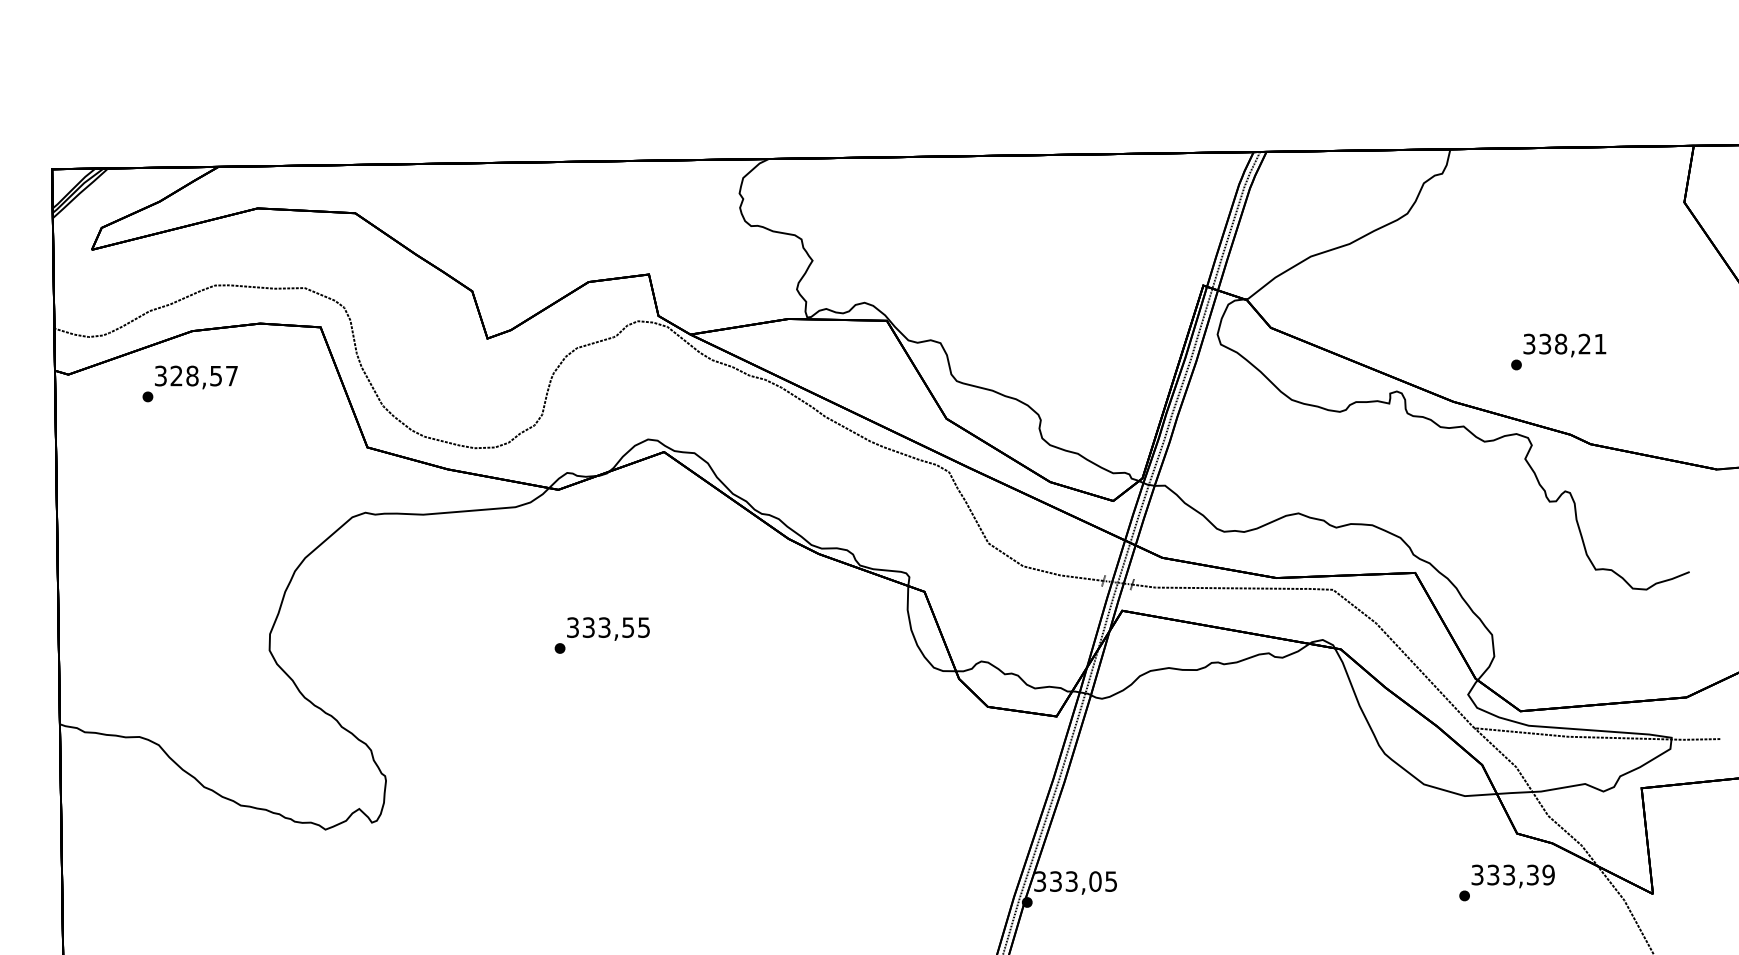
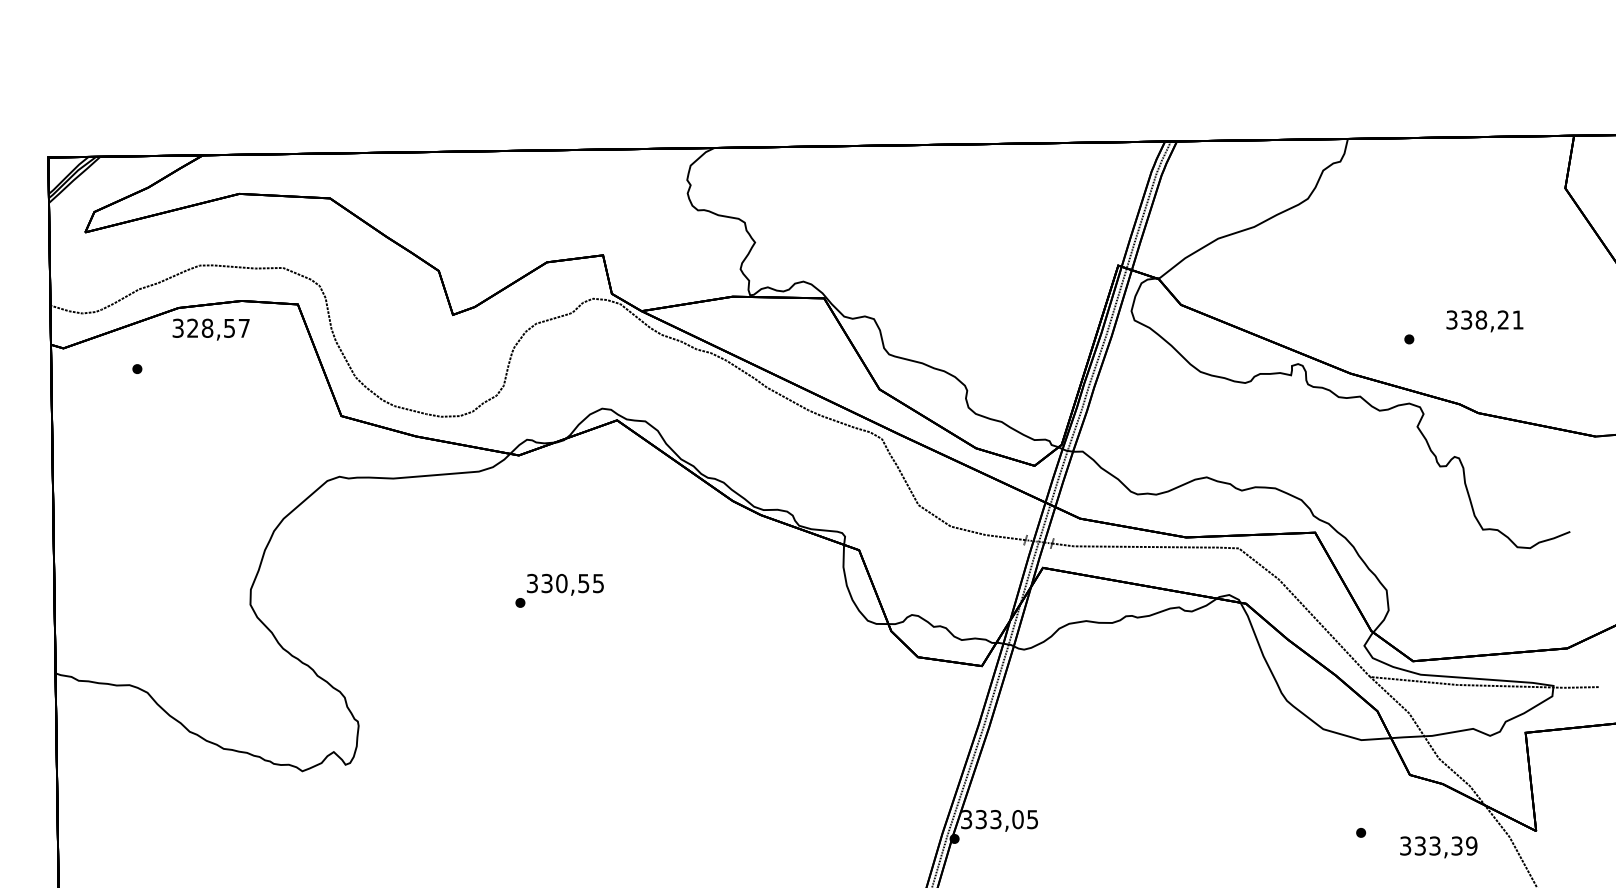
text: (1564, 345) -> (1484, 321), moved
text: (196, 377) -> (211, 329), moved
text: (604, 627) -> (561, 583), 333,55 -> 330,55
text: (1512, 876) -> (1438, 847), moved

